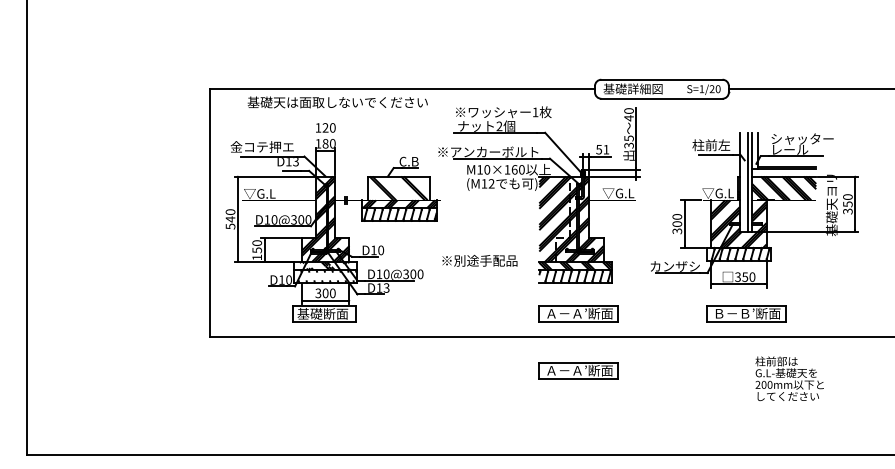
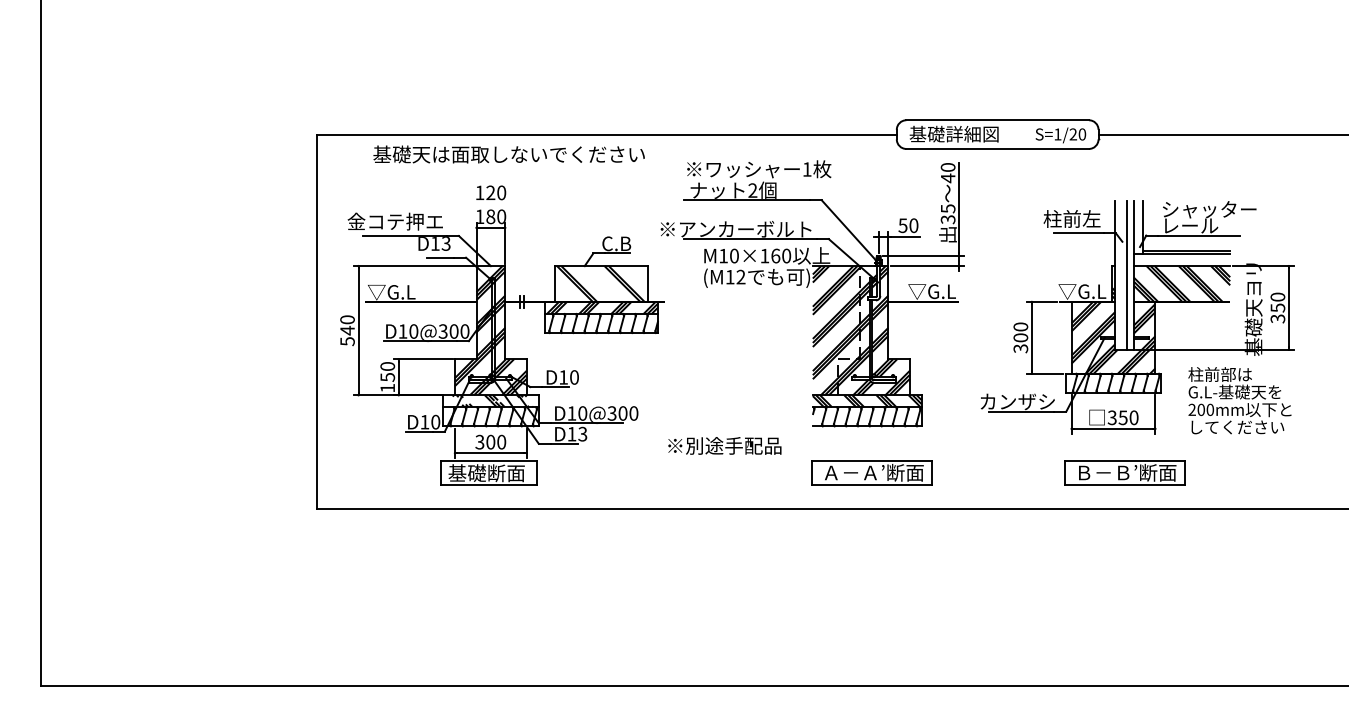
text: (606, 149) -> (914, 225), 51 -> 50
text: (479, 260) -> (724, 445), moved
hatch: (324, 276) -> (489, 416), added
part: (578, 370) -> (871, 558), removed
text: (789, 378) -> (1239, 400), moved

